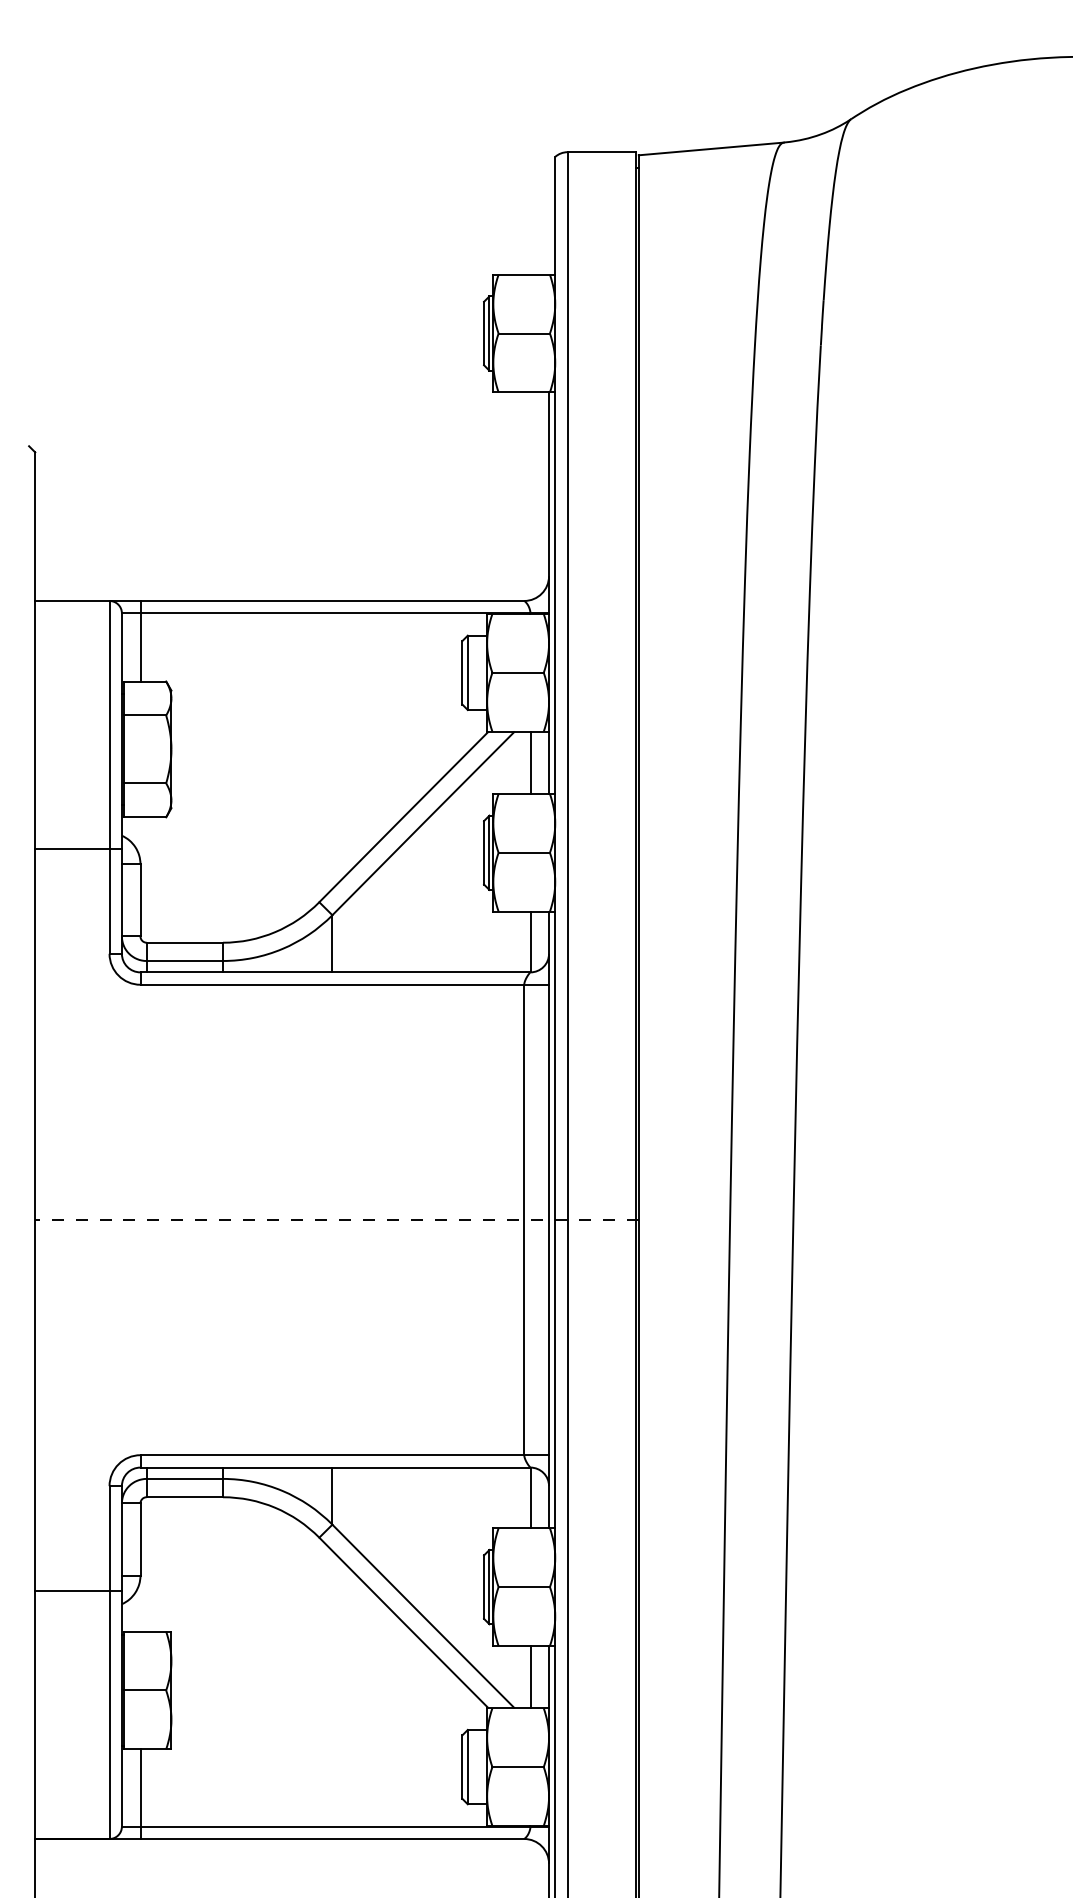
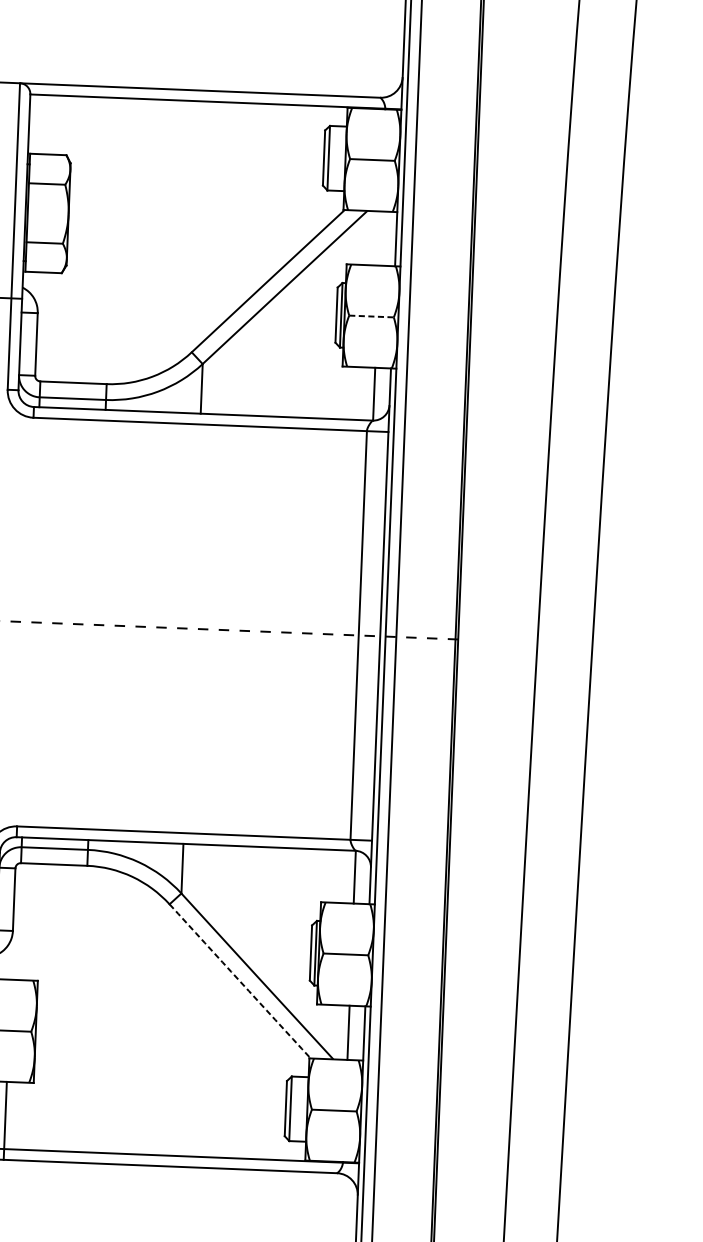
line: (140, 640) -> (45, 118), removed
line: (530, 762) -> (380, 238), removed
line: (524, 852) -> (371, 316), solid -> dashed
arc: (403, 1623) -> (239, 981), solid -> dashed

